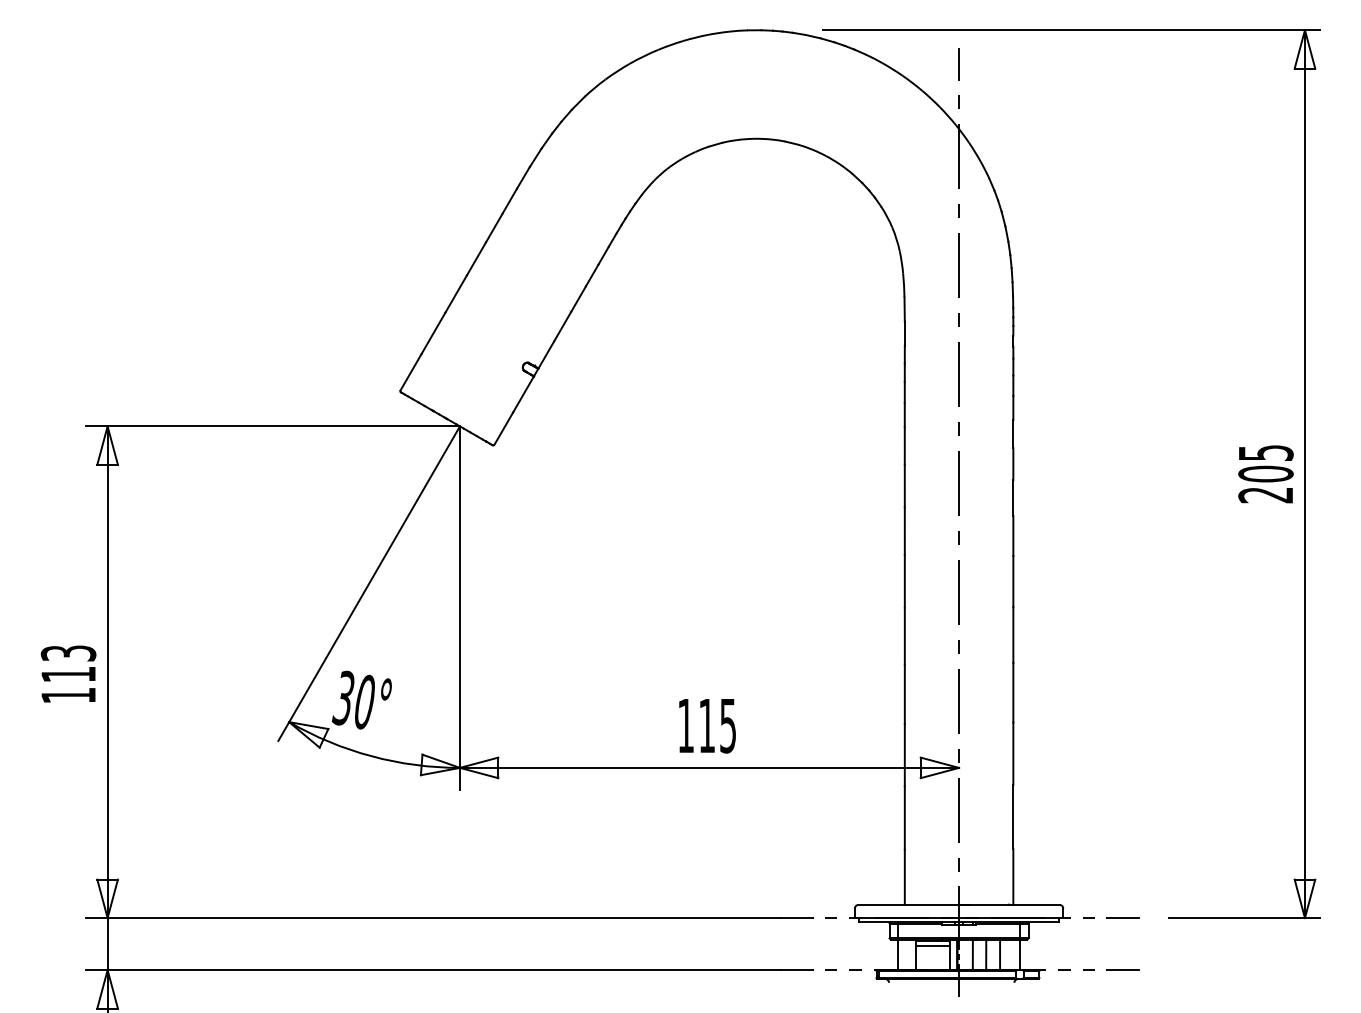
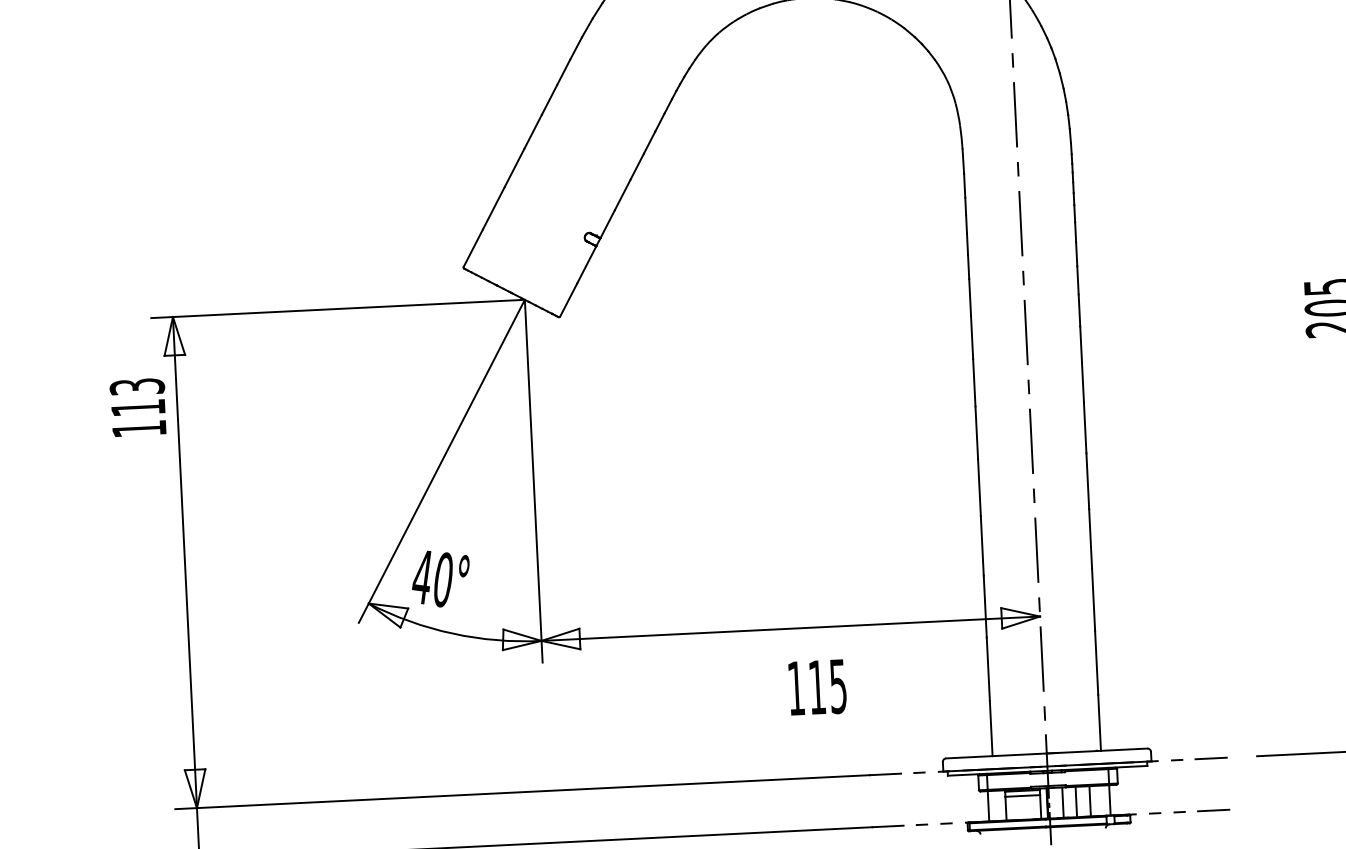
text: (68, 673) -> (138, 406), moved
text: (343, 697) -> (421, 576), 30° -> 40°
text: (707, 726) -> (817, 688), moved

